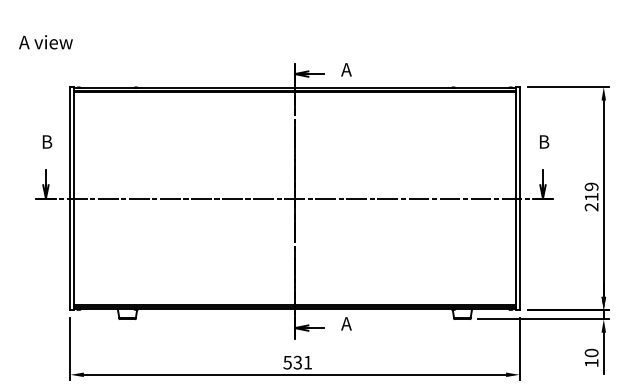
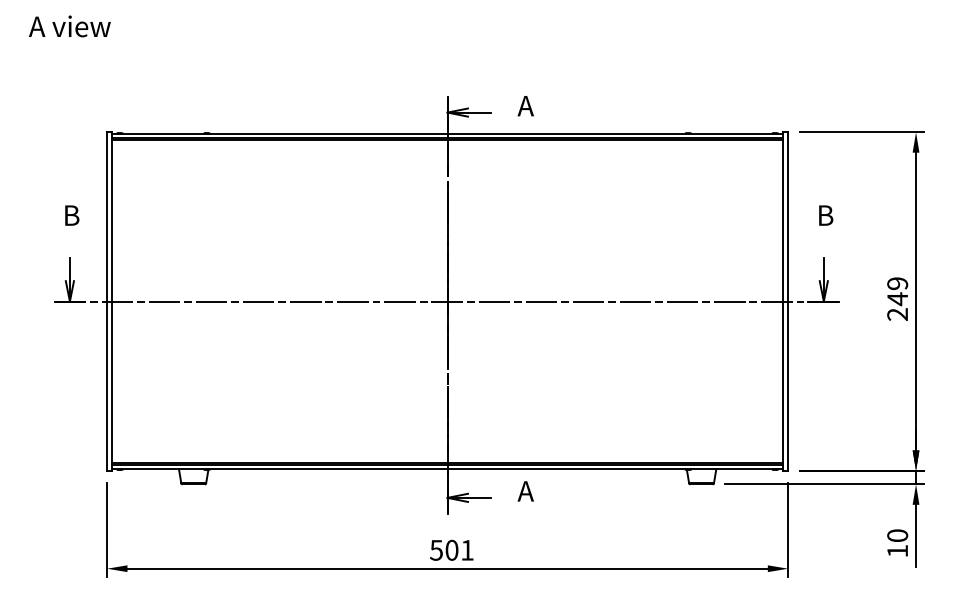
text: (45, 42) -> (69, 26), moved
text: (591, 196) -> (897, 298), 219 -> 249
text: (297, 362) -> (451, 550), 531 -> 501

